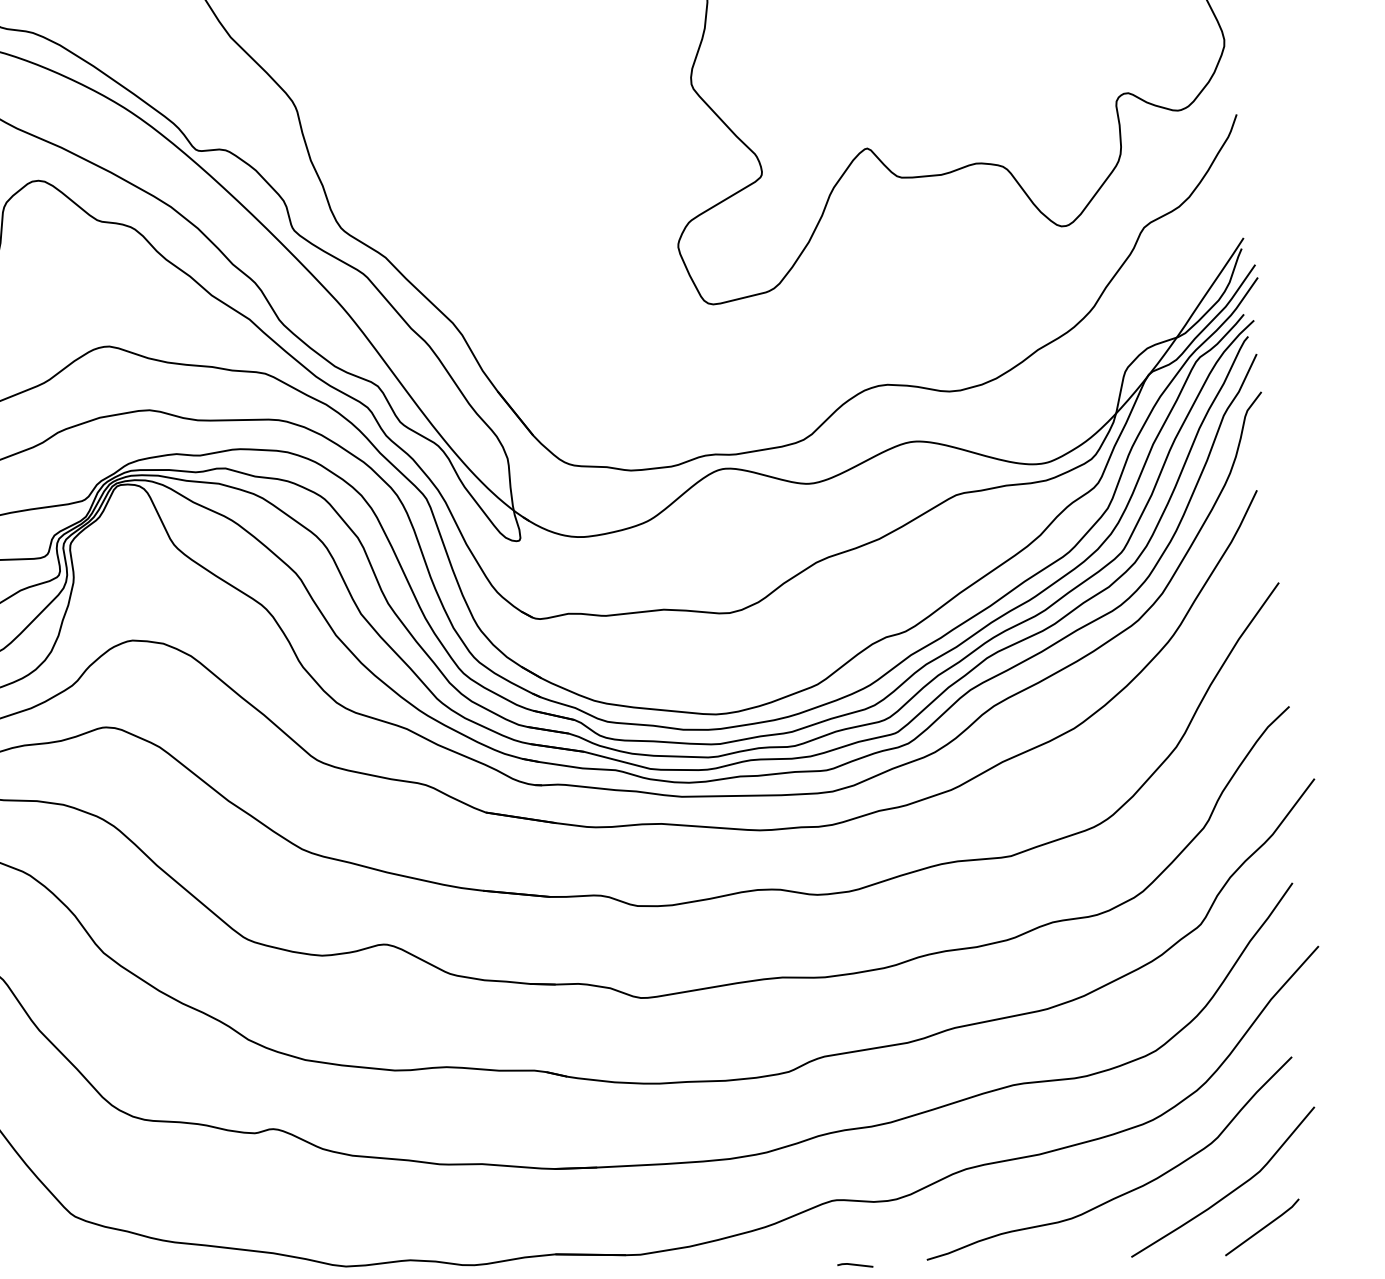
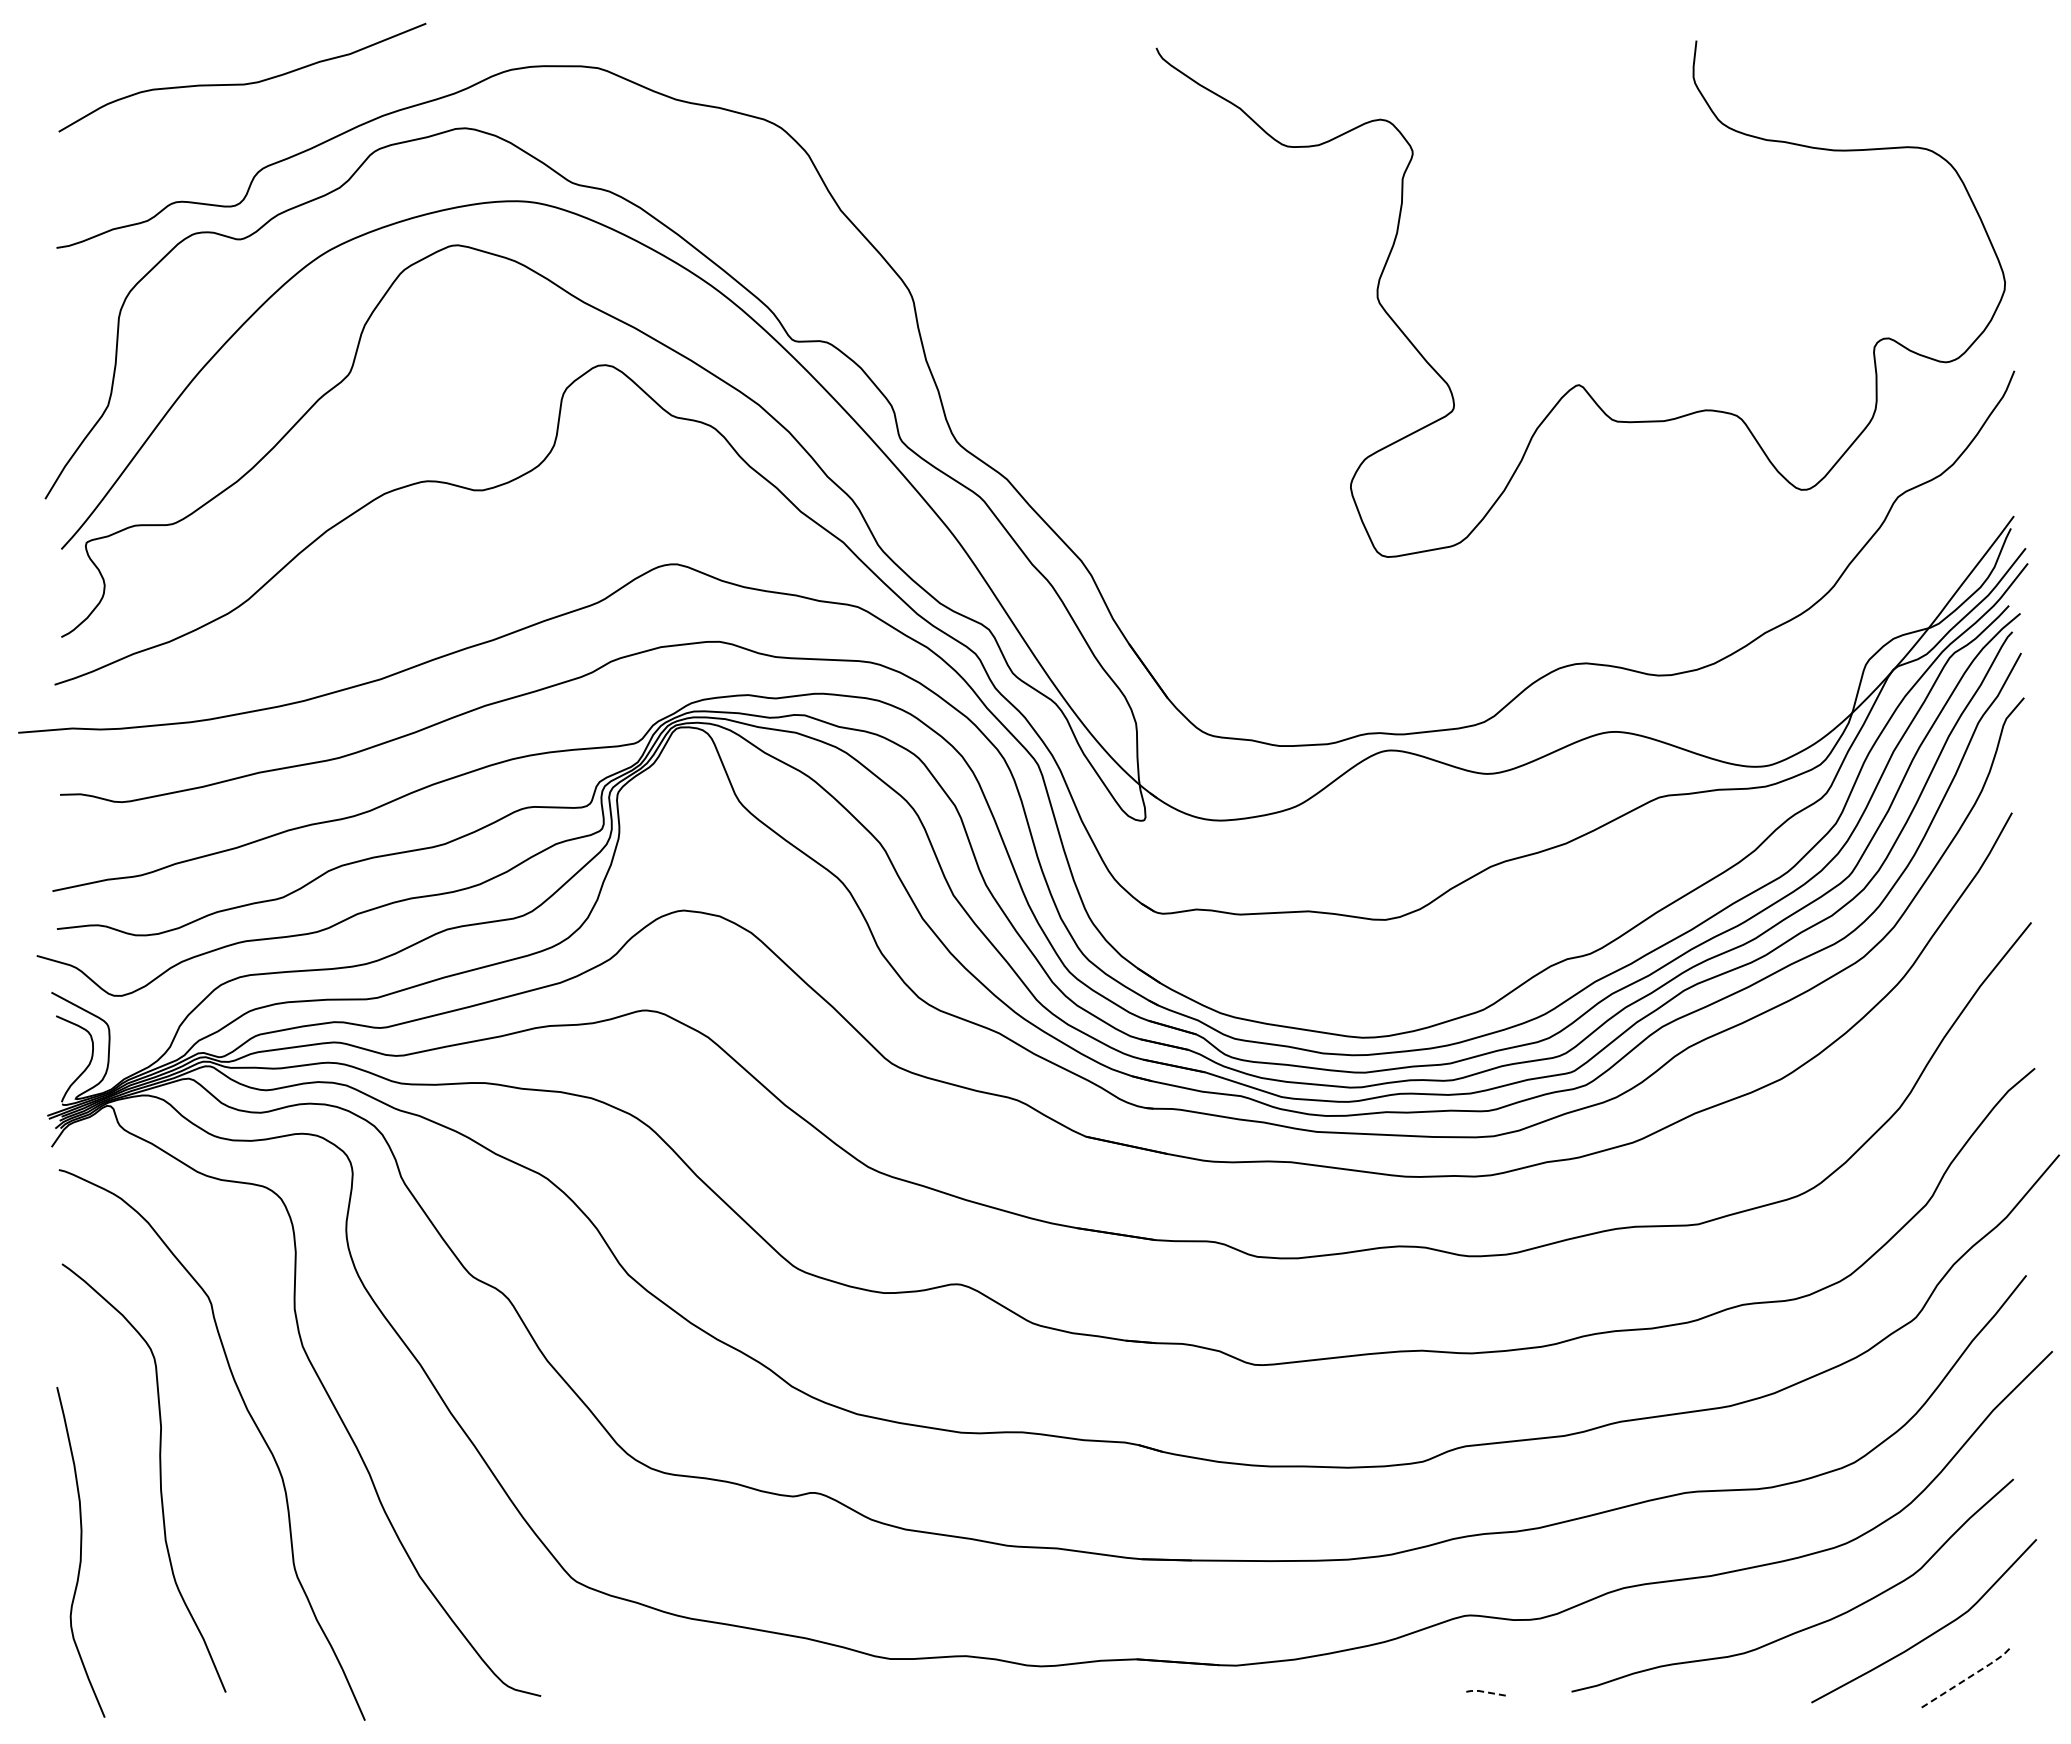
line: (1264, 1227) -> (1969, 1677), solid -> dashed
line: (854, 1264) -> (1486, 1692), solid -> dashed

